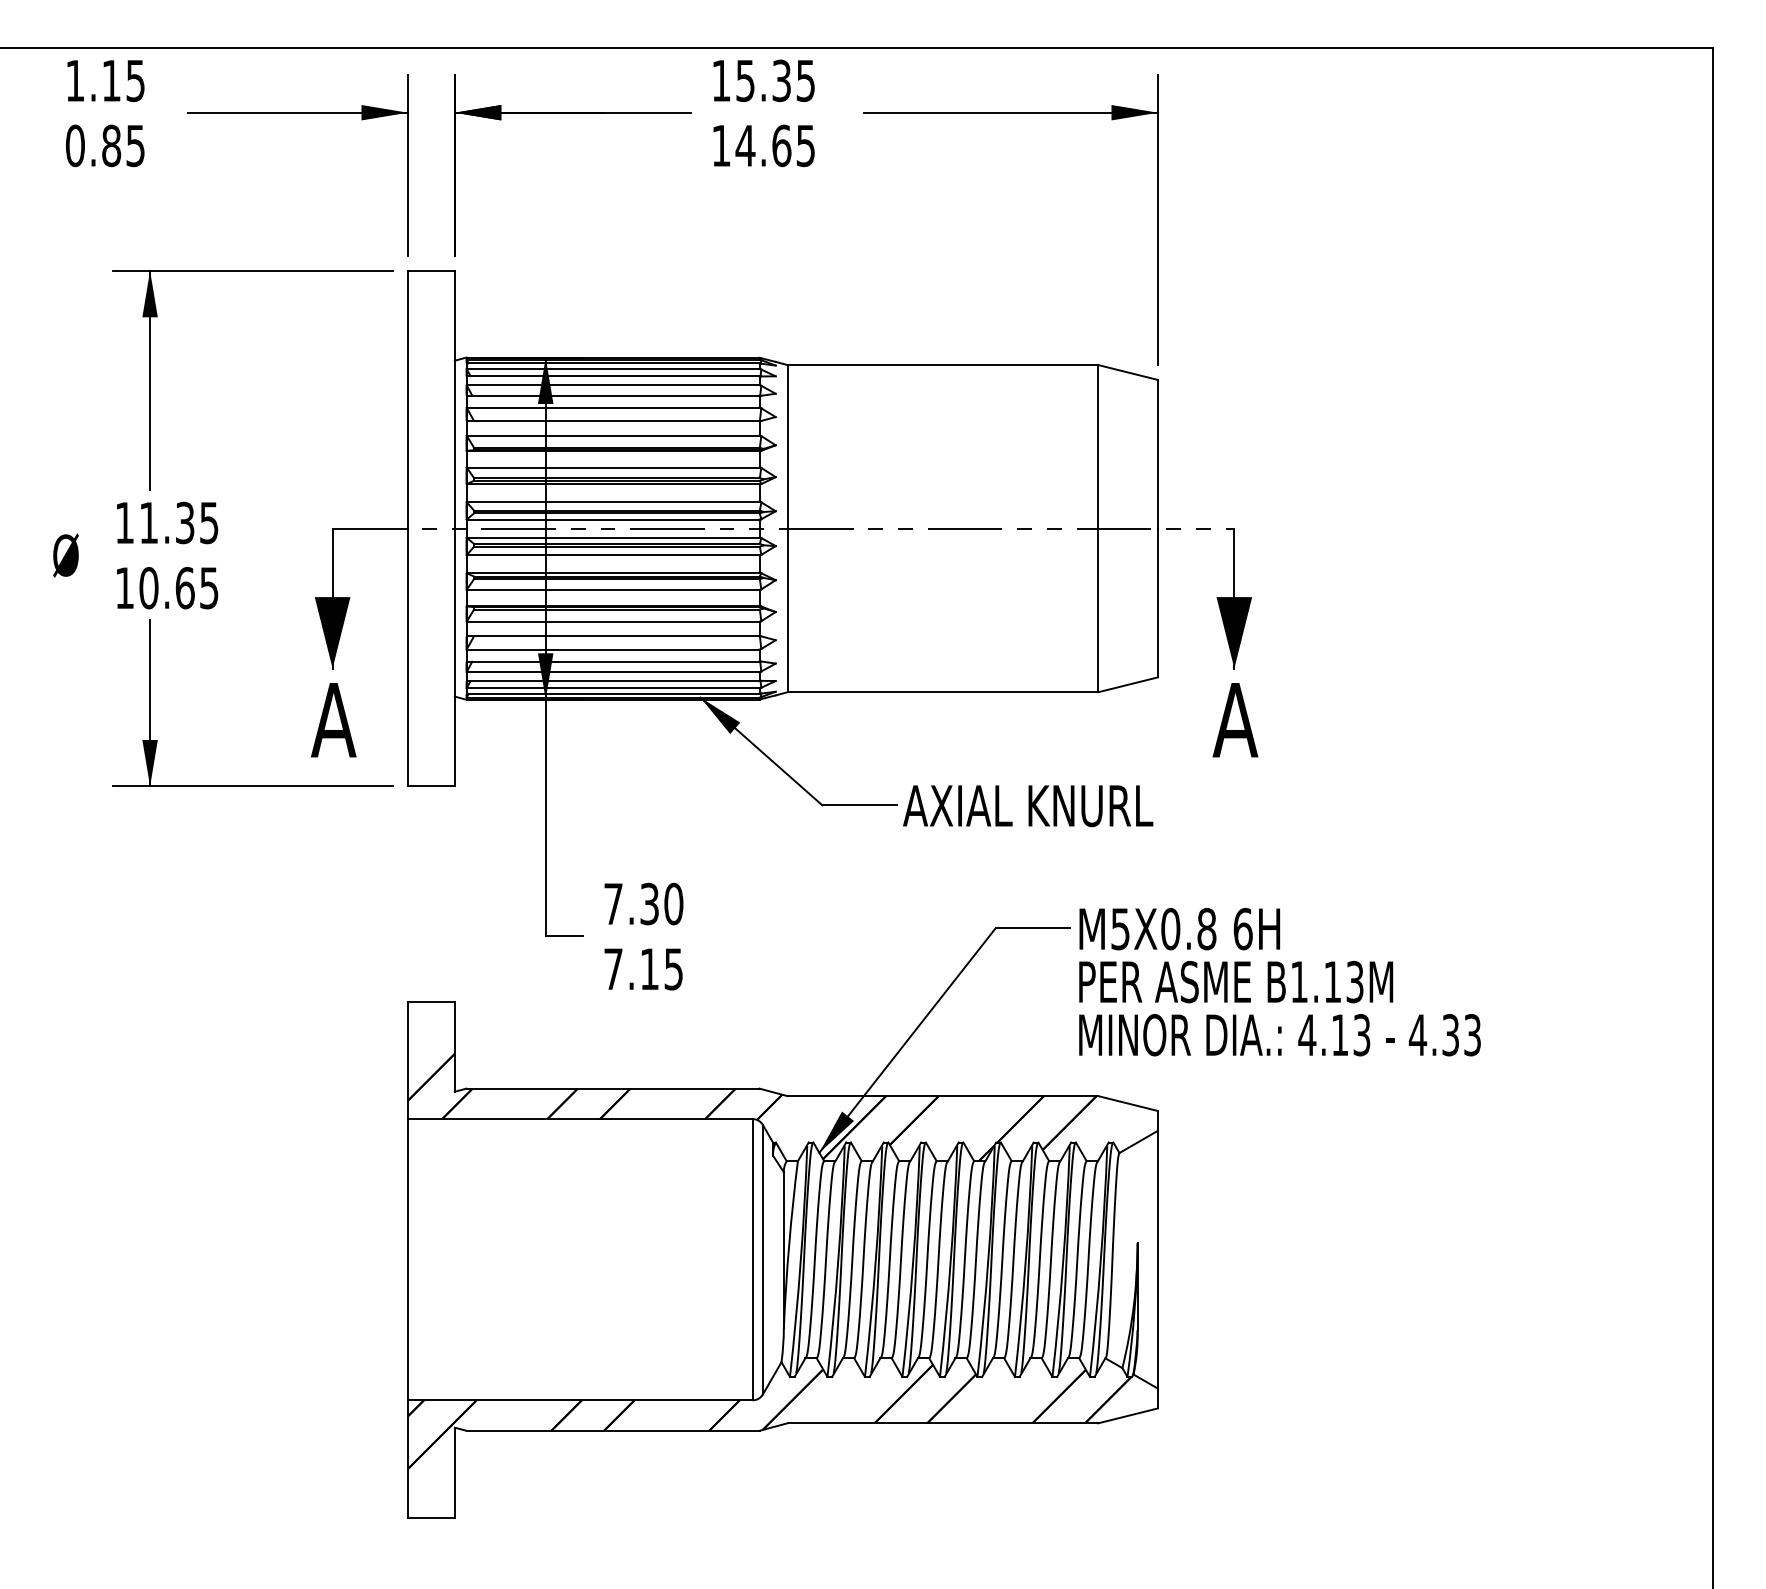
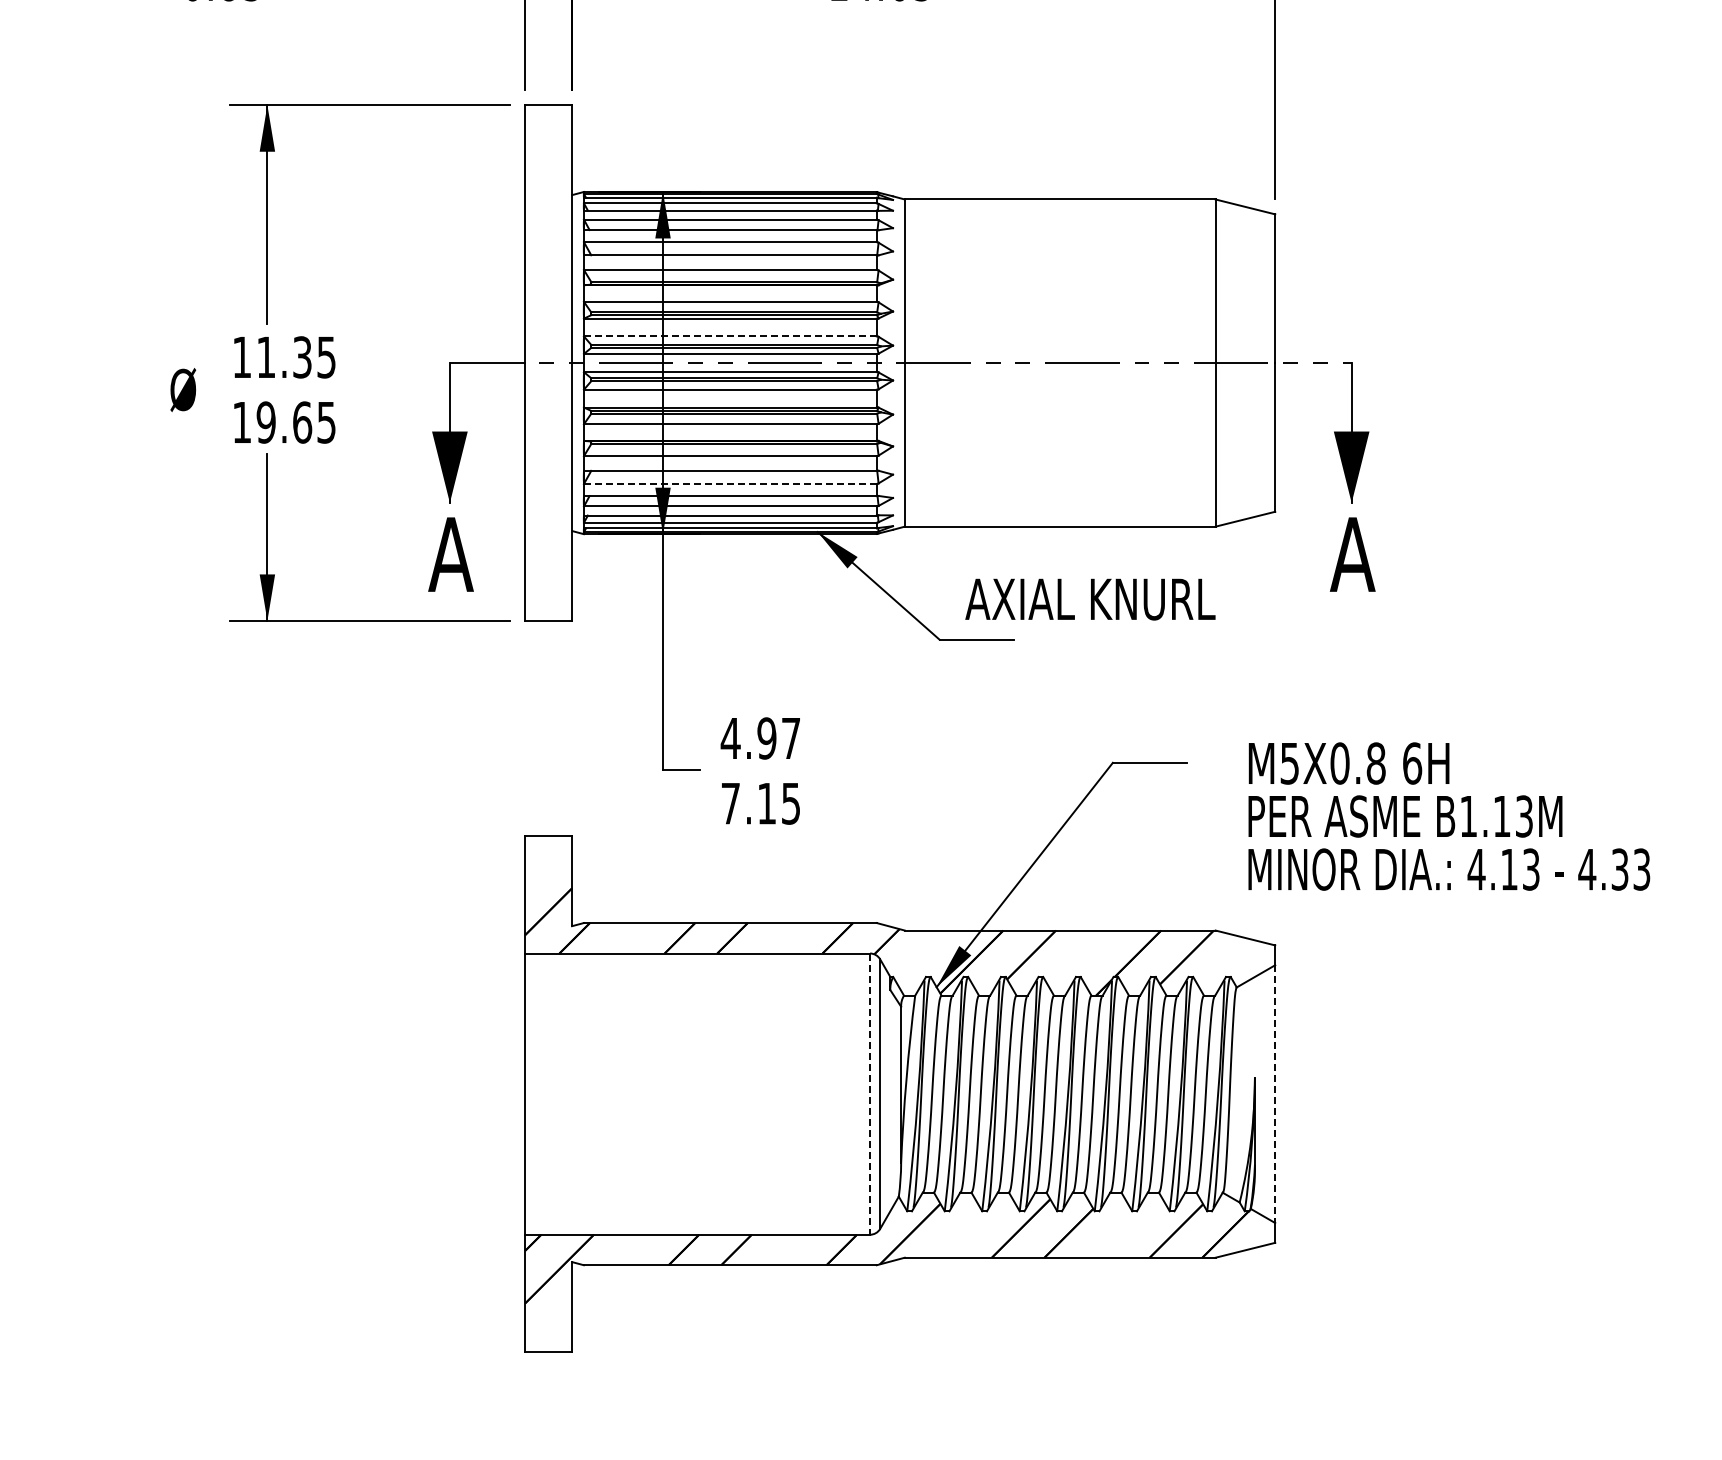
line: (613, 502) -> (730, 336), solid -> dashed
text: (148, 588) -> (265, 422), 10.65 -> 19.65
line: (612, 649) -> (729, 483), solid -> dashed
text: (1028, 806) -> (1090, 599), moved
text: (643, 903) -> (760, 737), 7.30 -> 4.97
text: (1279, 982) -> (1448, 816), moved
line: (752, 1259) -> (869, 1093), solid -> dashed
line: (1157, 1259) -> (1274, 1093), solid -> dashed

